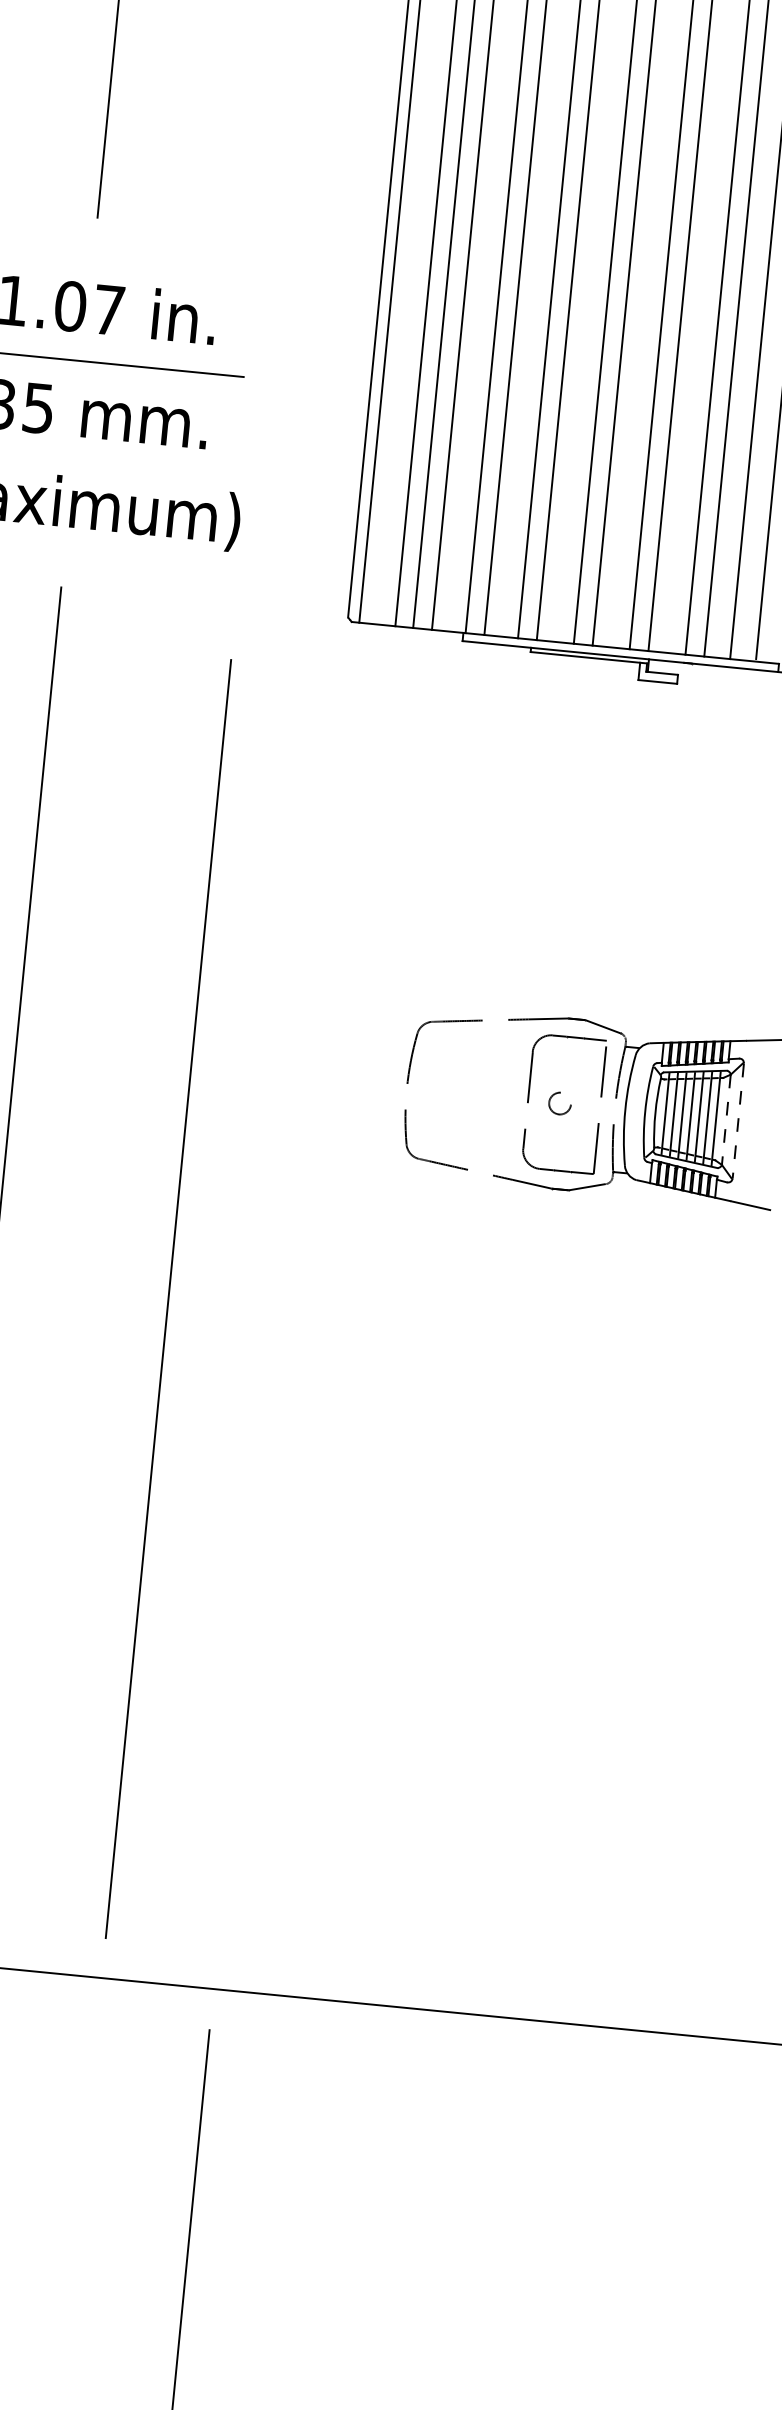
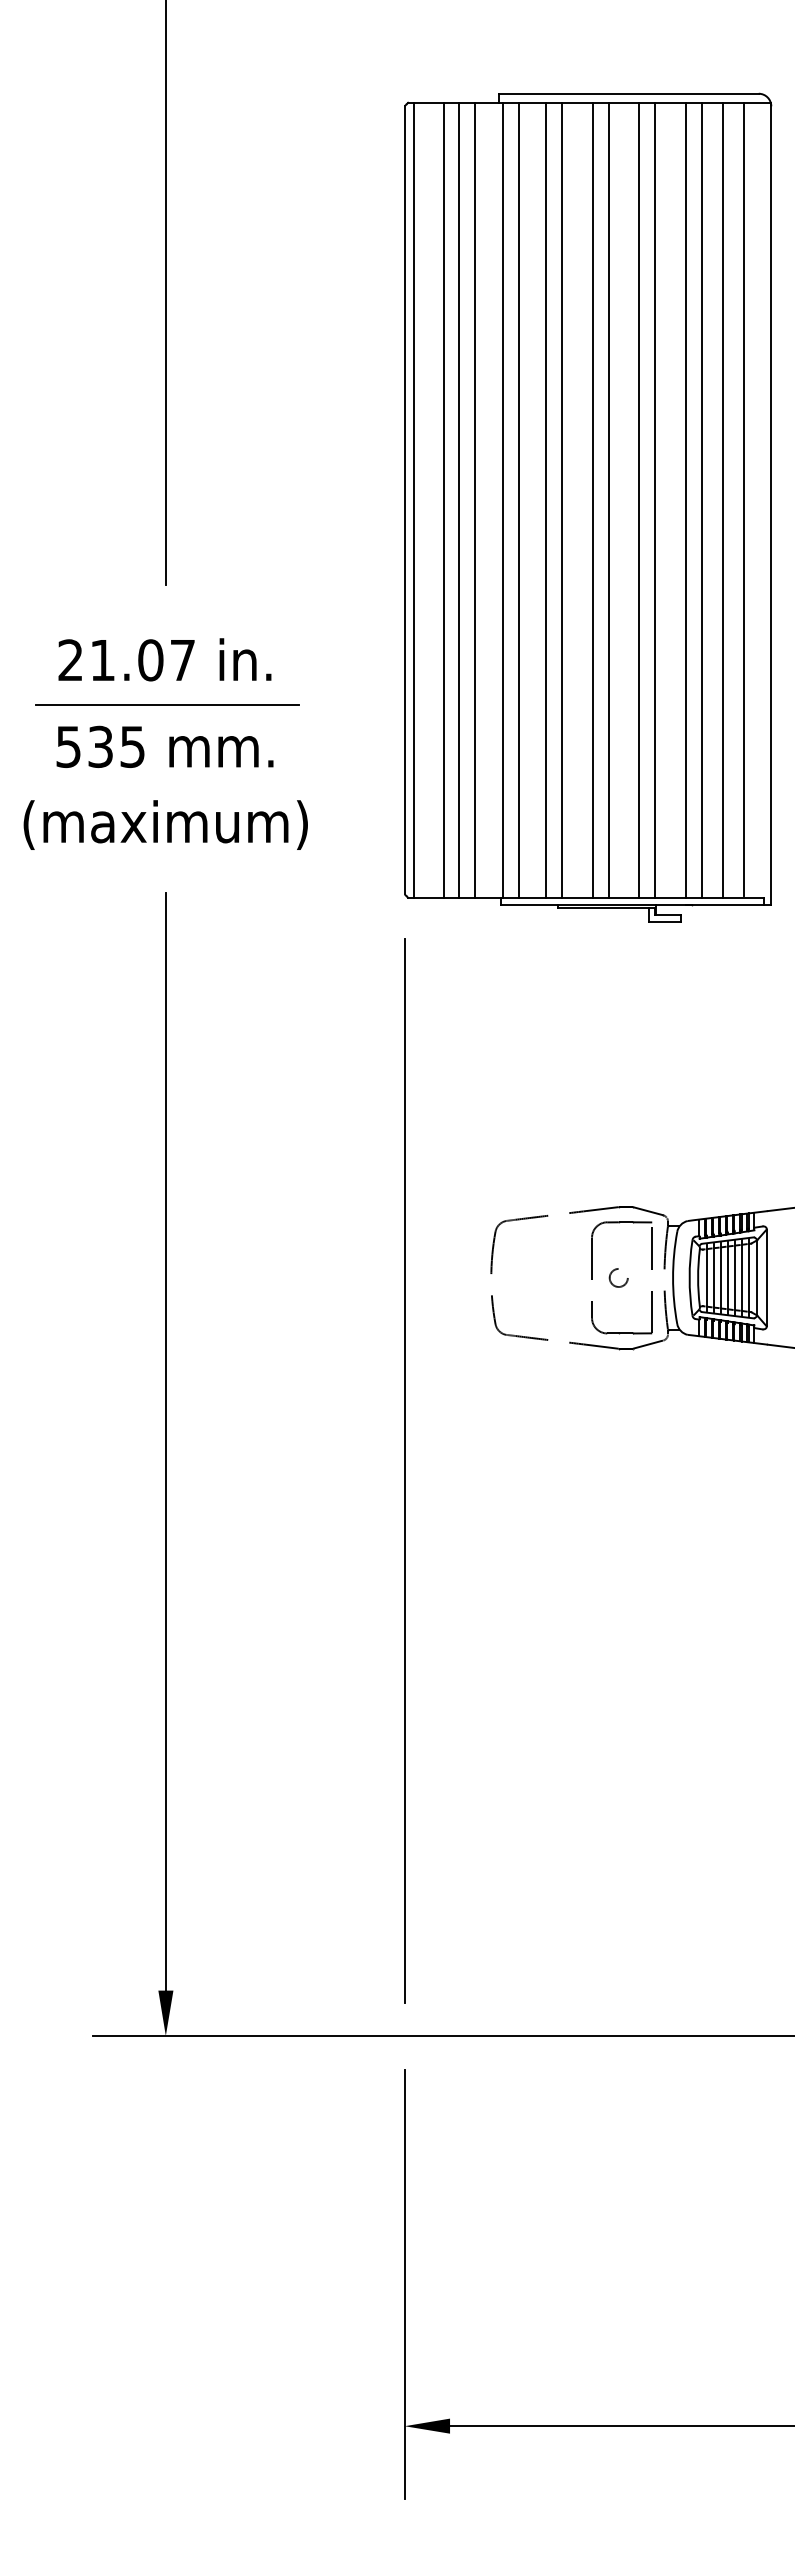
line: (726, 1119) -> (757, 1277), dashed -> solid
line: (738, 1120) -> (767, 1277), dashed -> solid
line: (168, 1298) -> (404, 1470), moved

